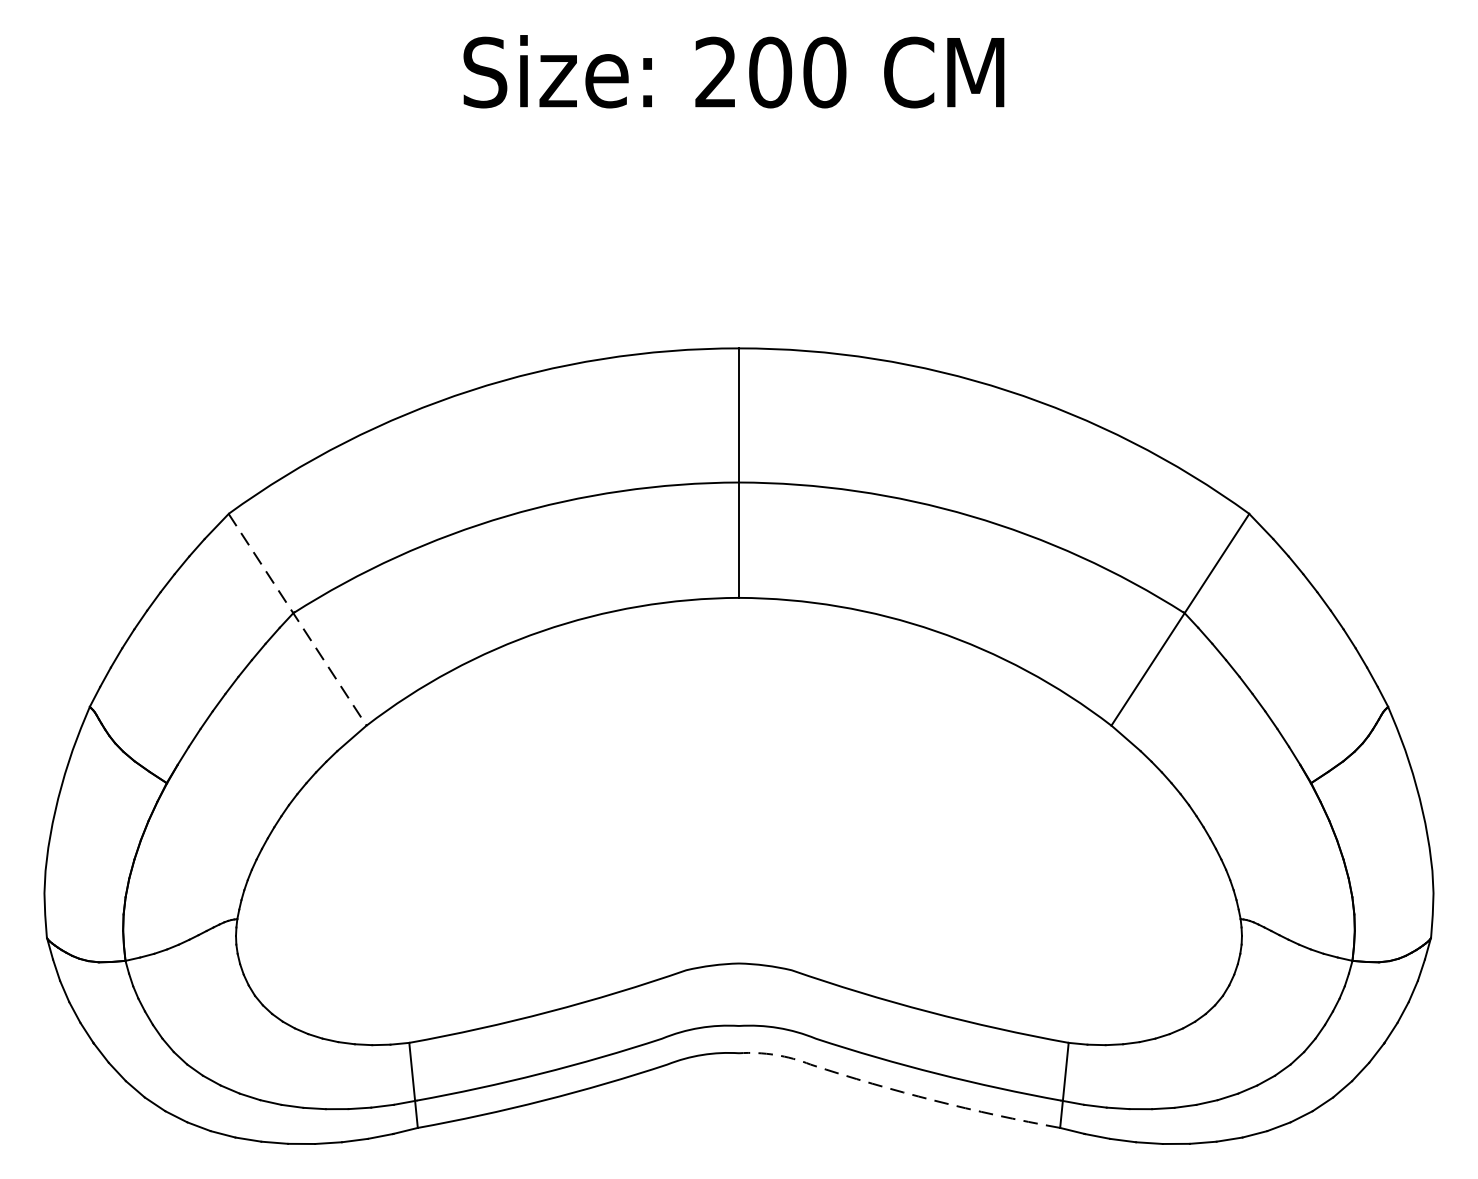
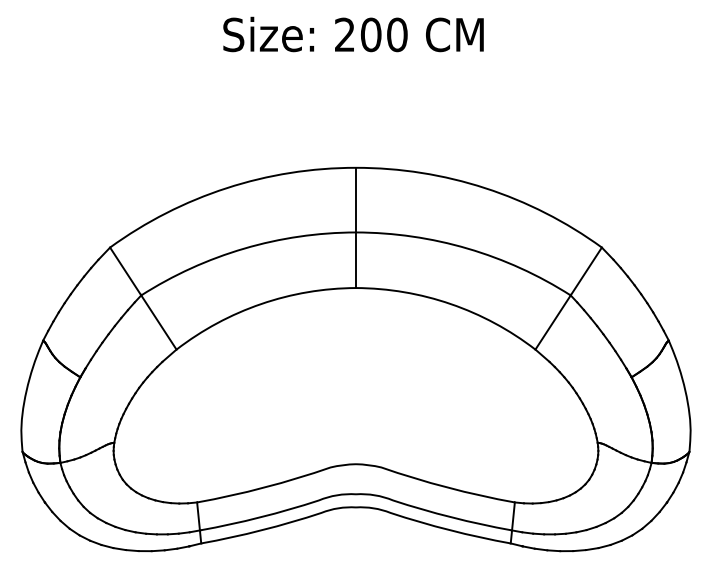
line: (297, 619) -> (143, 298), dashed -> solid
line: (895, 1090) -> (431, 525), dashed -> solid

